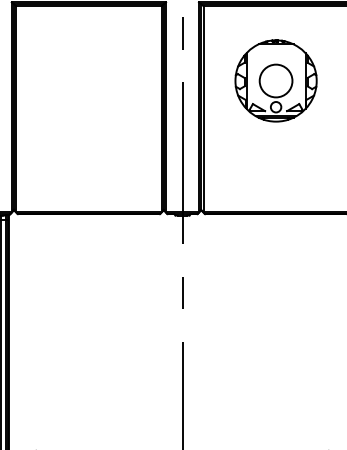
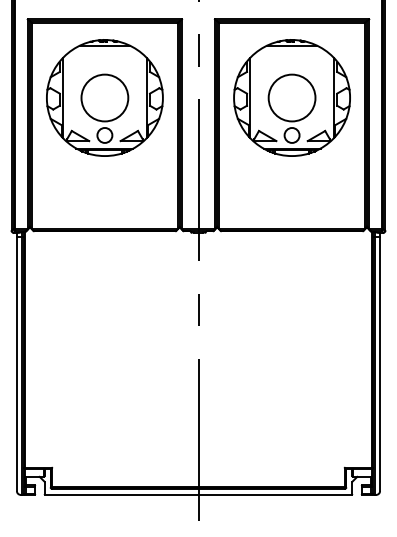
part: (88, 80) -> (104, 97), added
part: (275, 80) -> (291, 97), size x1.43

